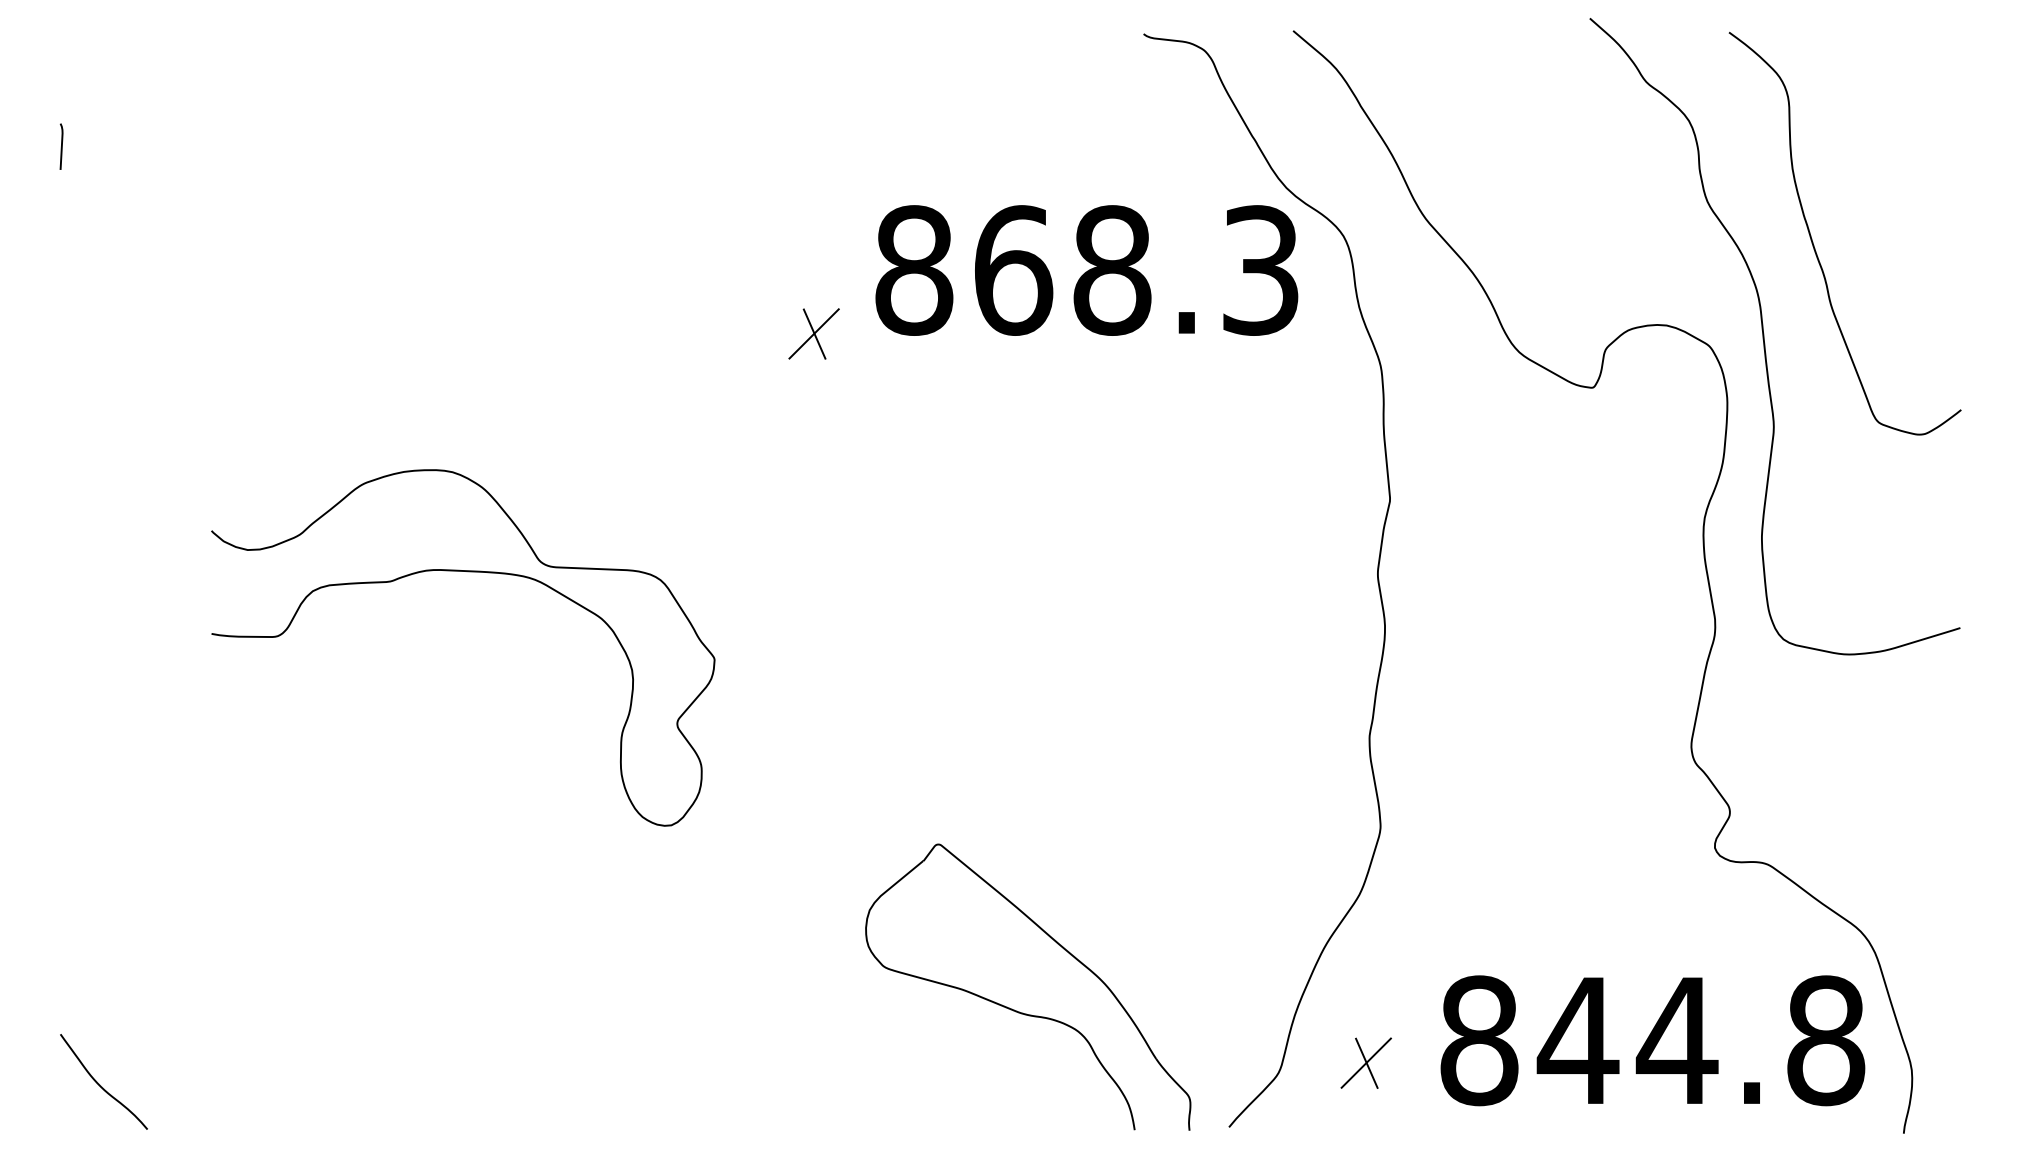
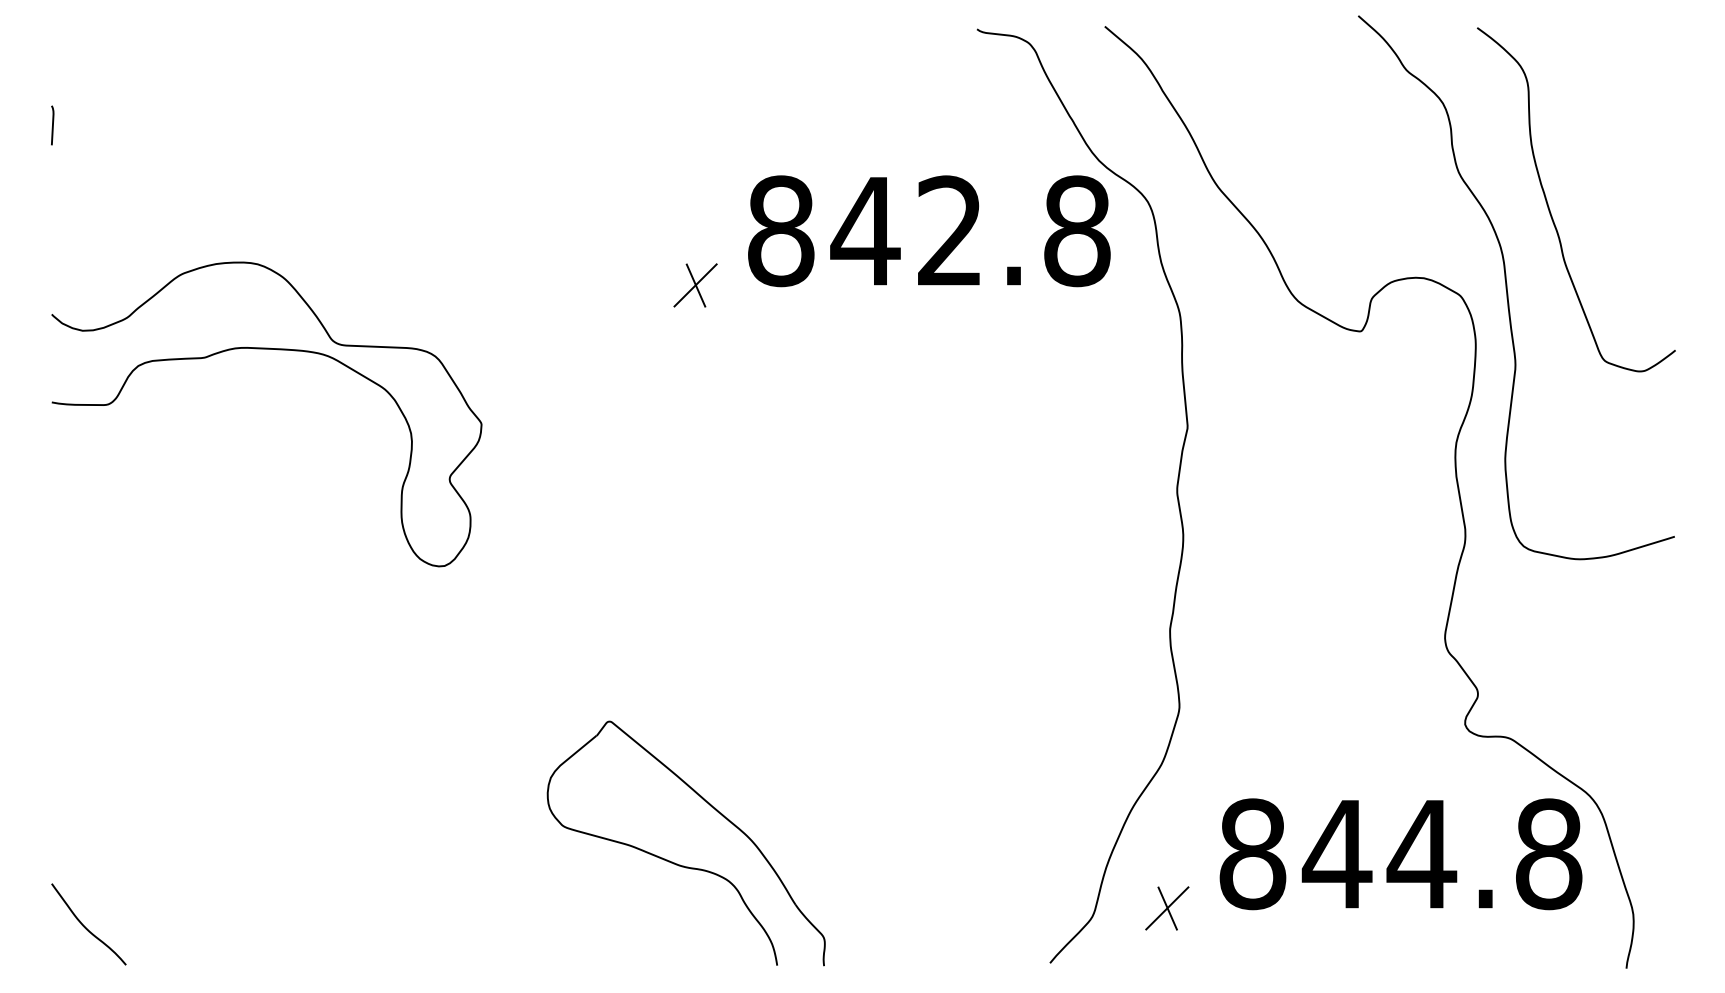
text: (1135, 270) -> (970, 231), 868.3 -> 842.8
curve: (467, 572) -> (270, 349), moved
part: (1017, 1010) -> (677, 863), moved
text: (1652, 1040) -> (1400, 854), moved

